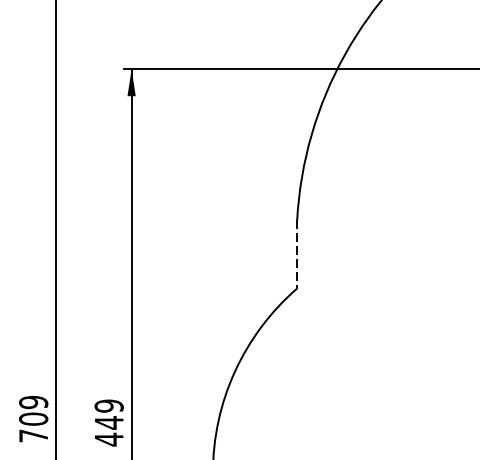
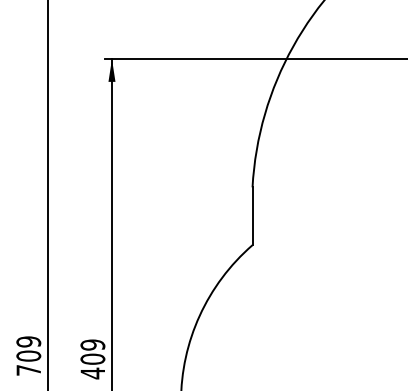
line: (297, 254) -> (252, 216), dashed -> solid
text: (108, 423) -> (92, 359), 449 -> 409

